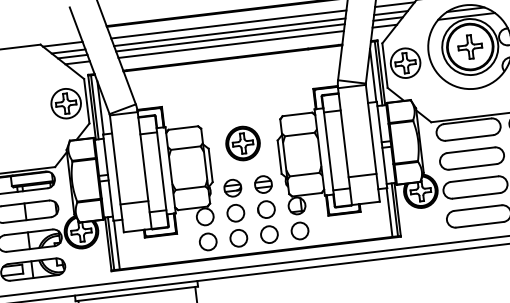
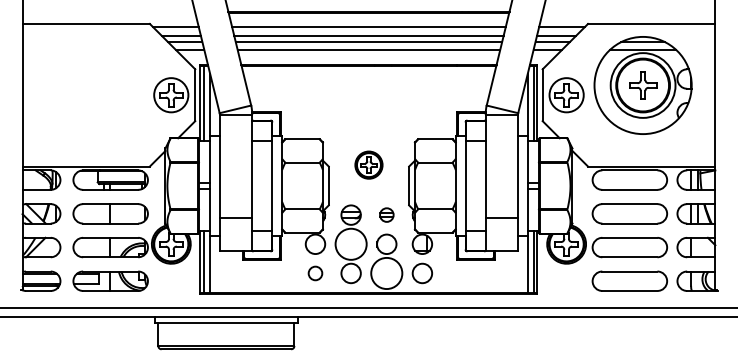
part: (242, 142) -> (368, 164), size x0.7
part: (263, 184) -> (386, 214), size x0.7
circle: (235, 213) -> (350, 244), size x1.6
circle: (269, 234) -> (386, 273), size x1.6
circle: (208, 241) -> (315, 273), size x0.7

